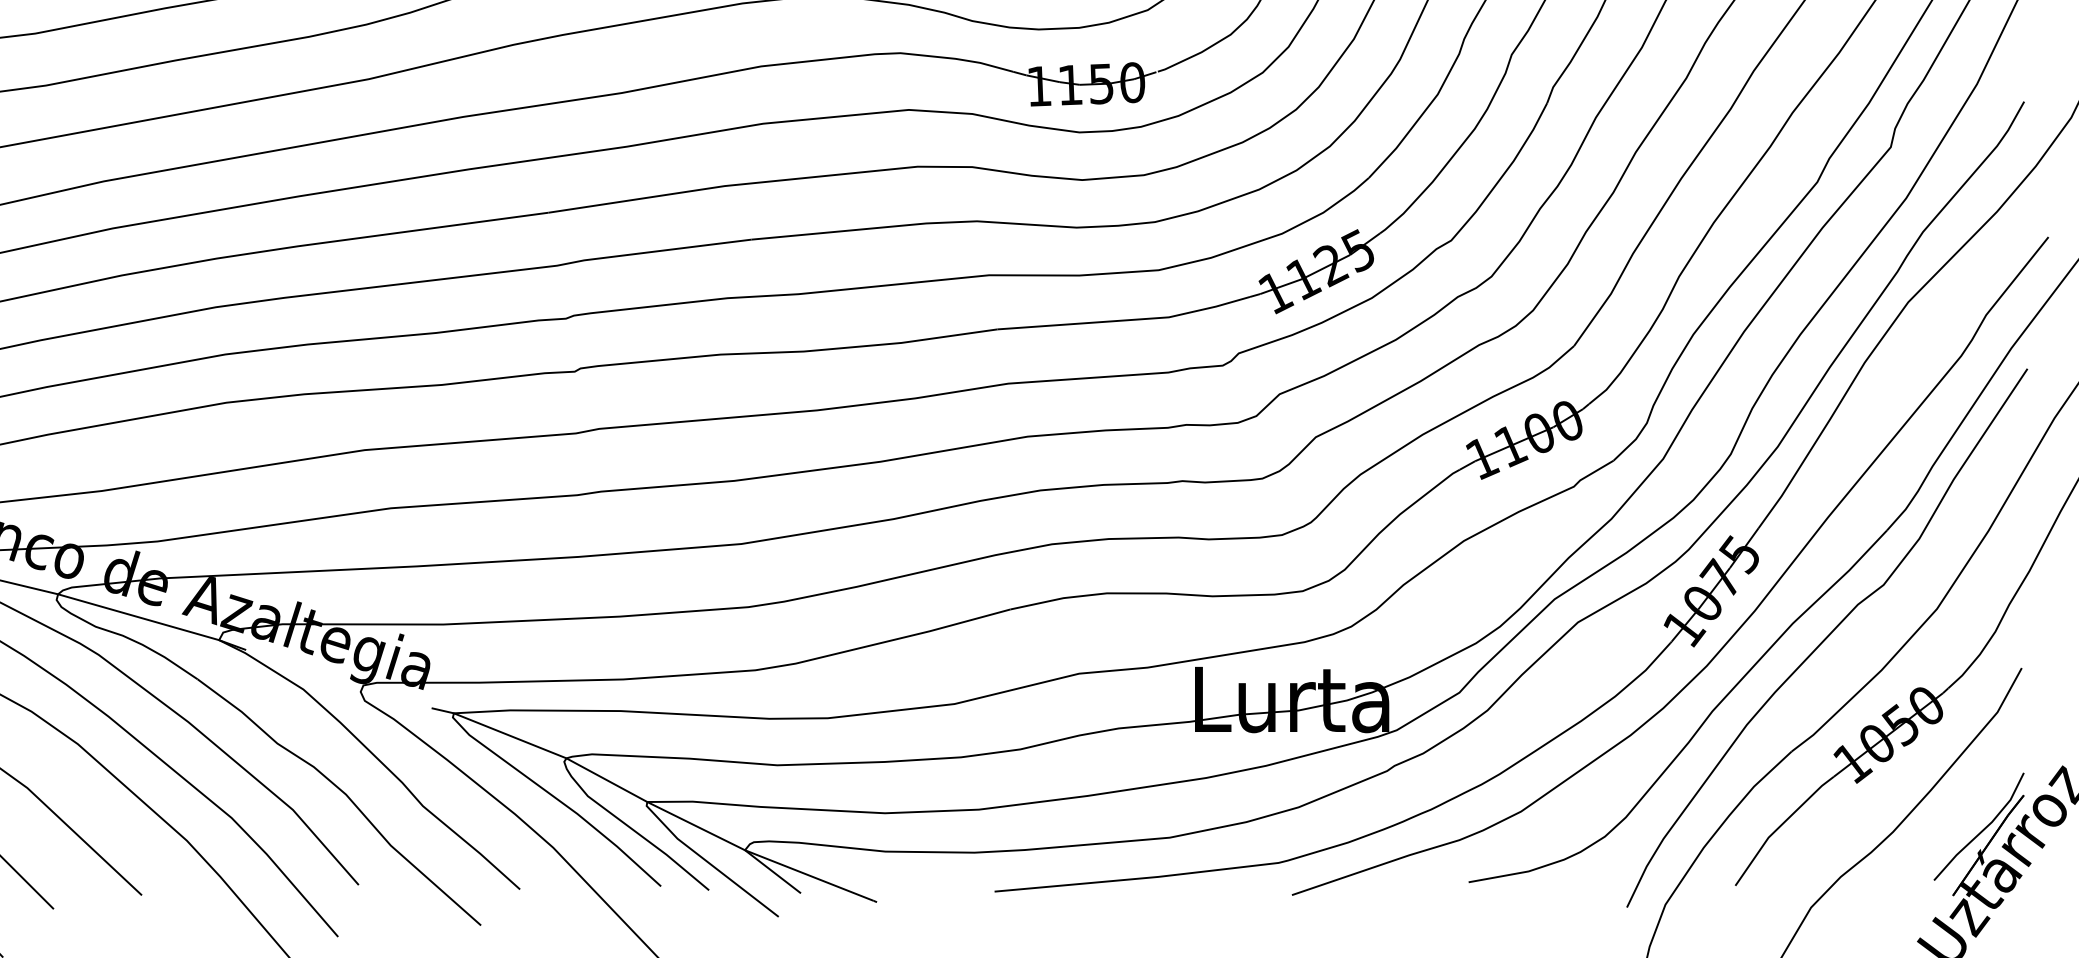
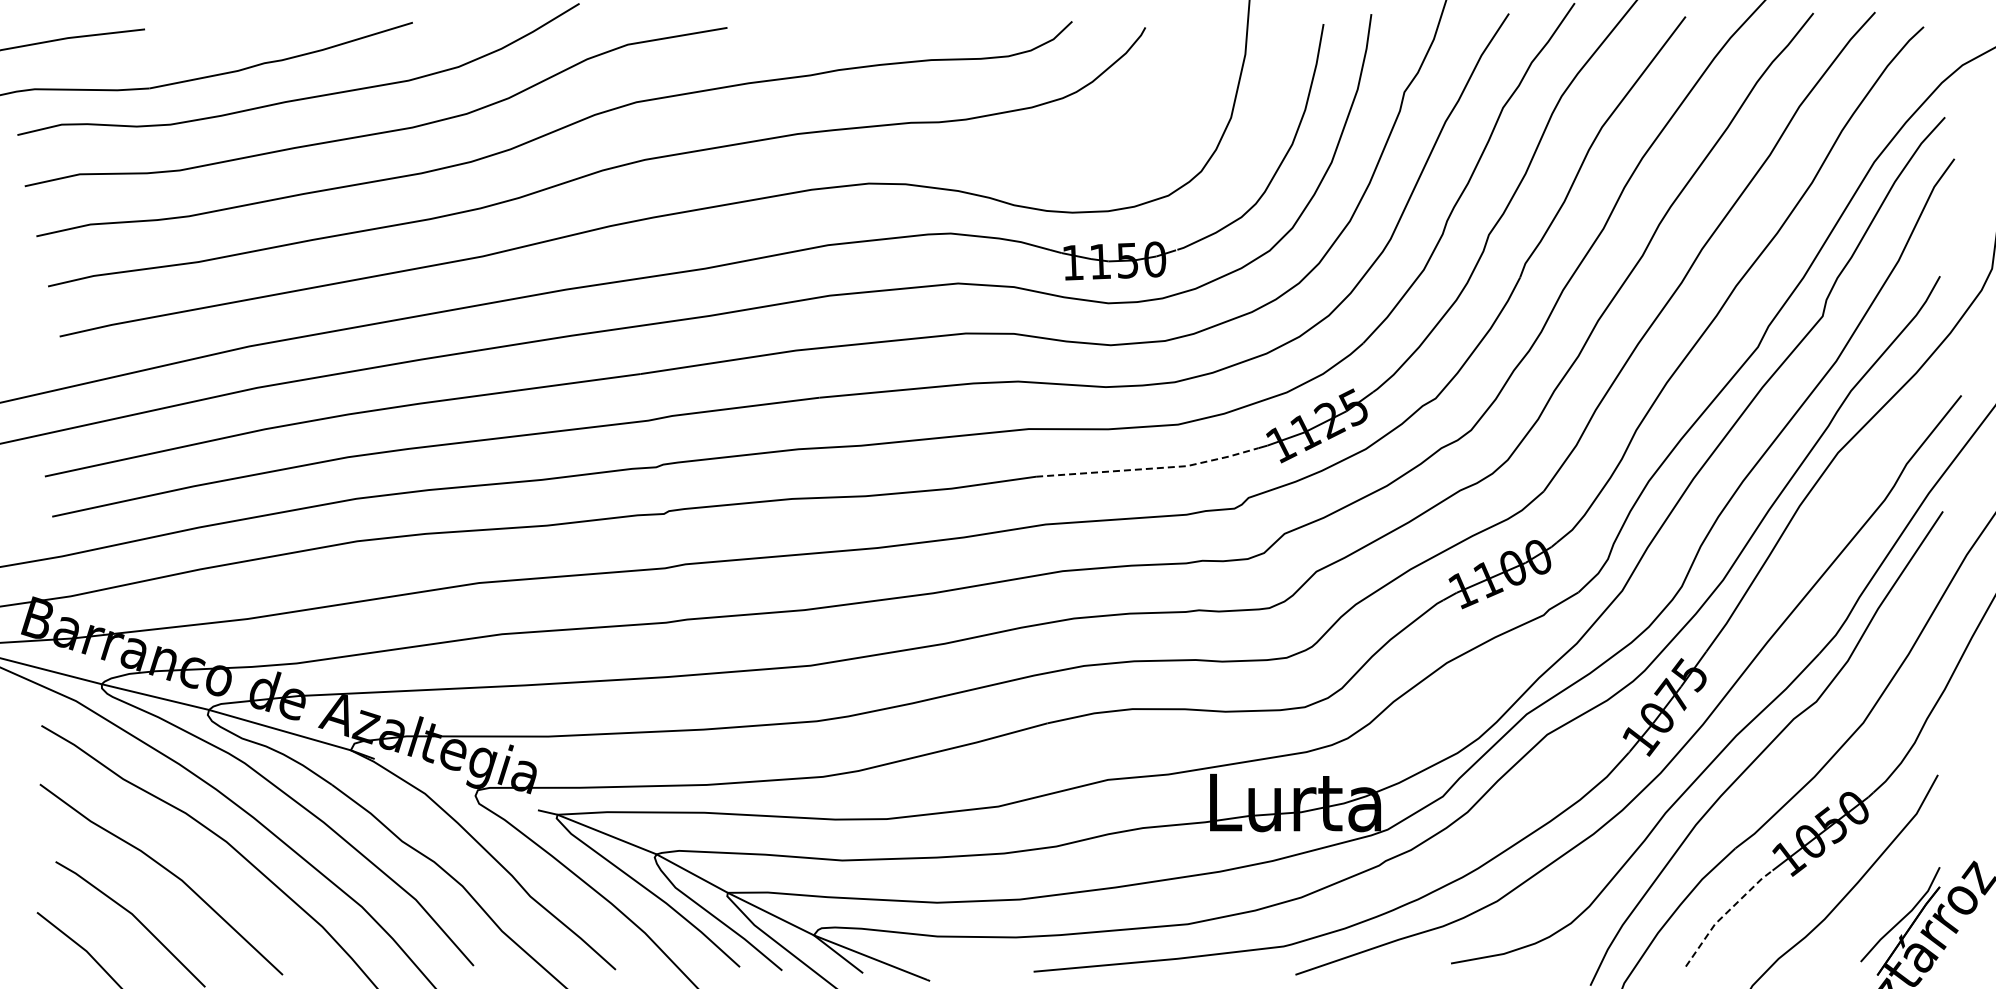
line: (1126, 320) -> (1149, 468), solid -> dashed
line: (1780, 826) -> (1725, 914), solid -> dashed

